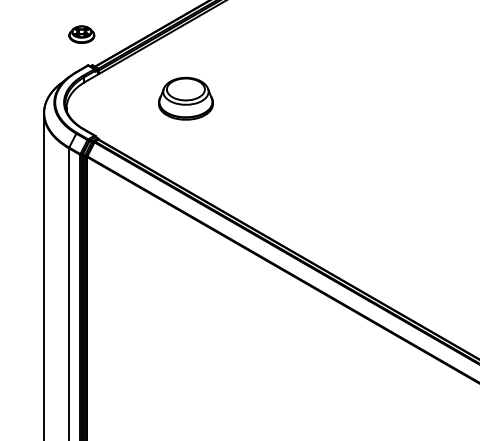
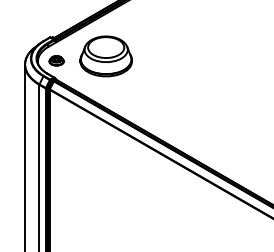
part: (81, 34) -> (56, 60), moved
part: (184, 98) -> (105, 56), size x1.67

